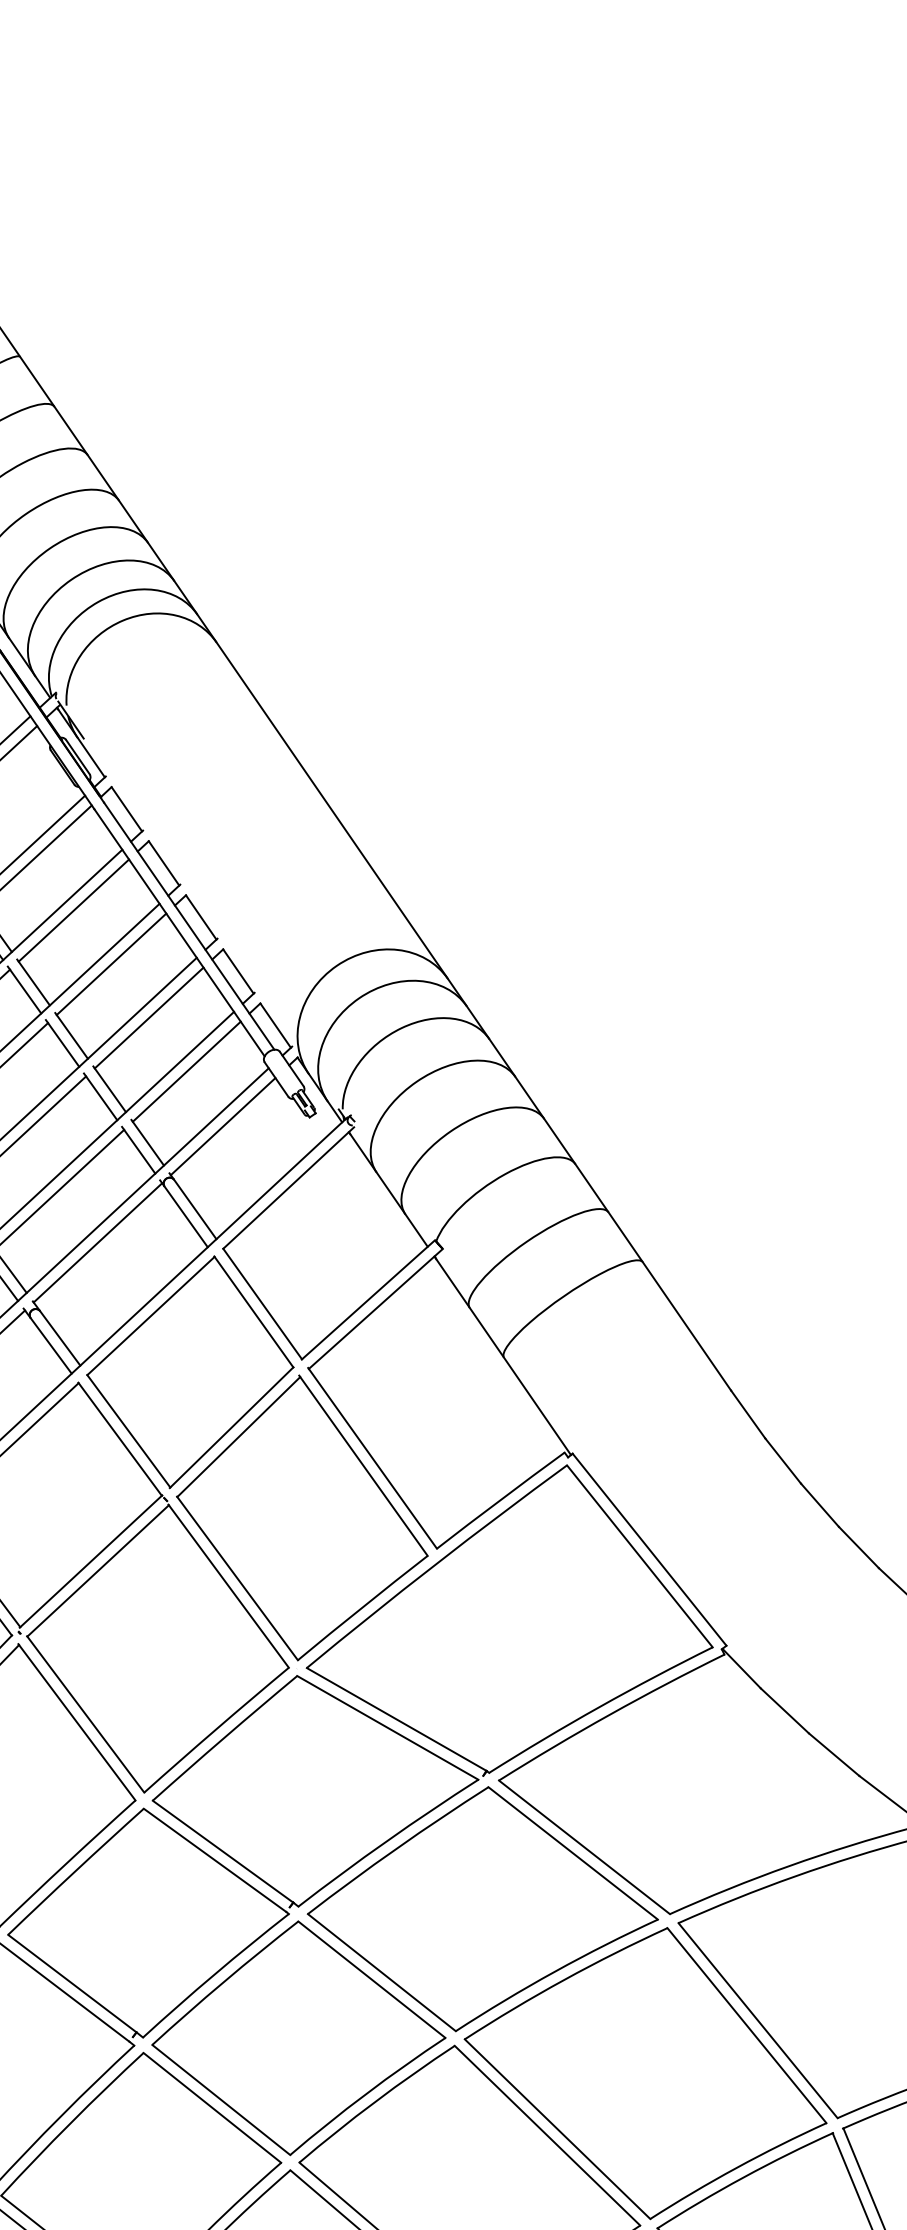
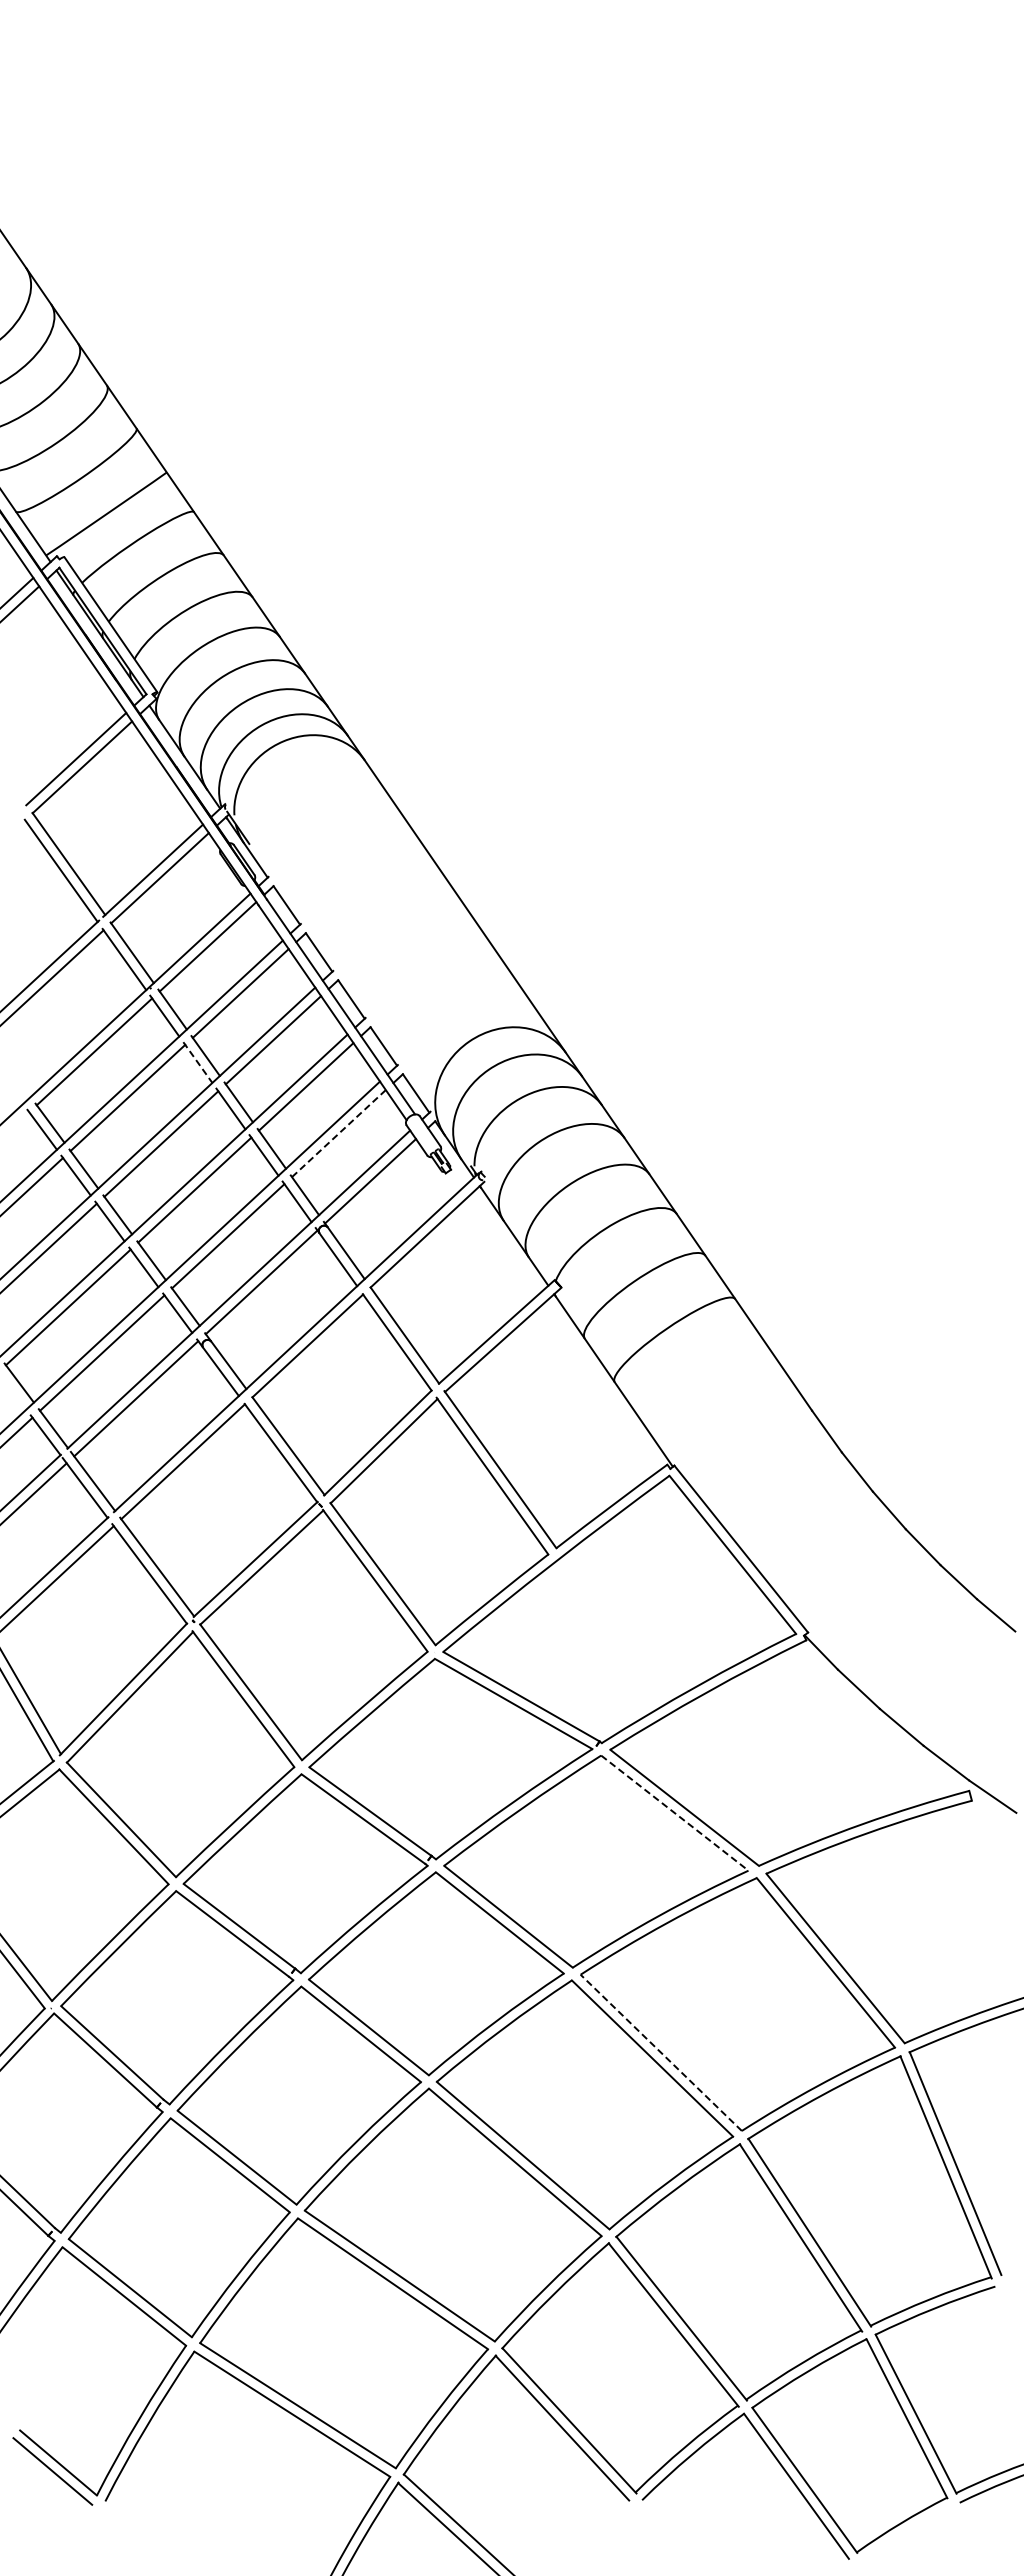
line: (25, 989) -> (198, 1062), solid -> dashed
line: (186, 1071) -> (338, 1133), solid -> dashed
line: (573, 1853) -> (675, 1813), solid -> dashed
line: (556, 2128) -> (660, 2052), solid -> dashed

